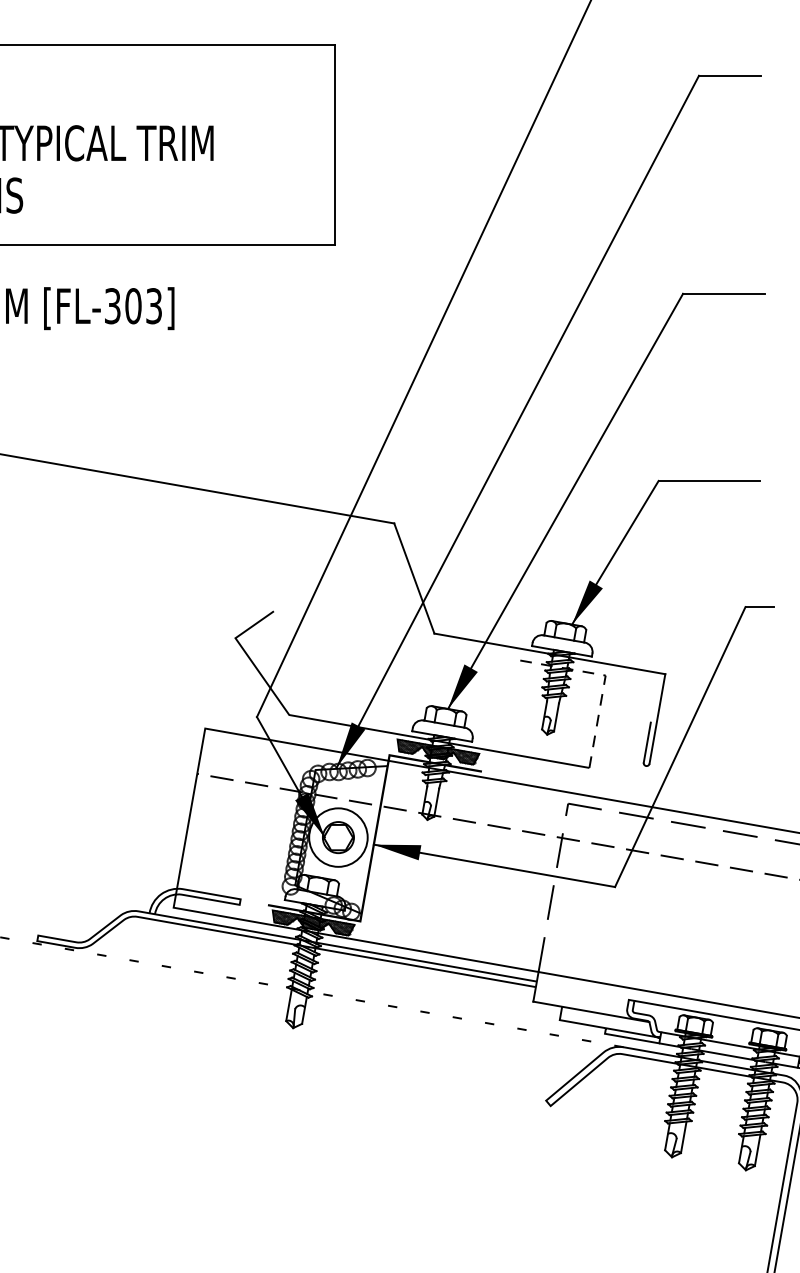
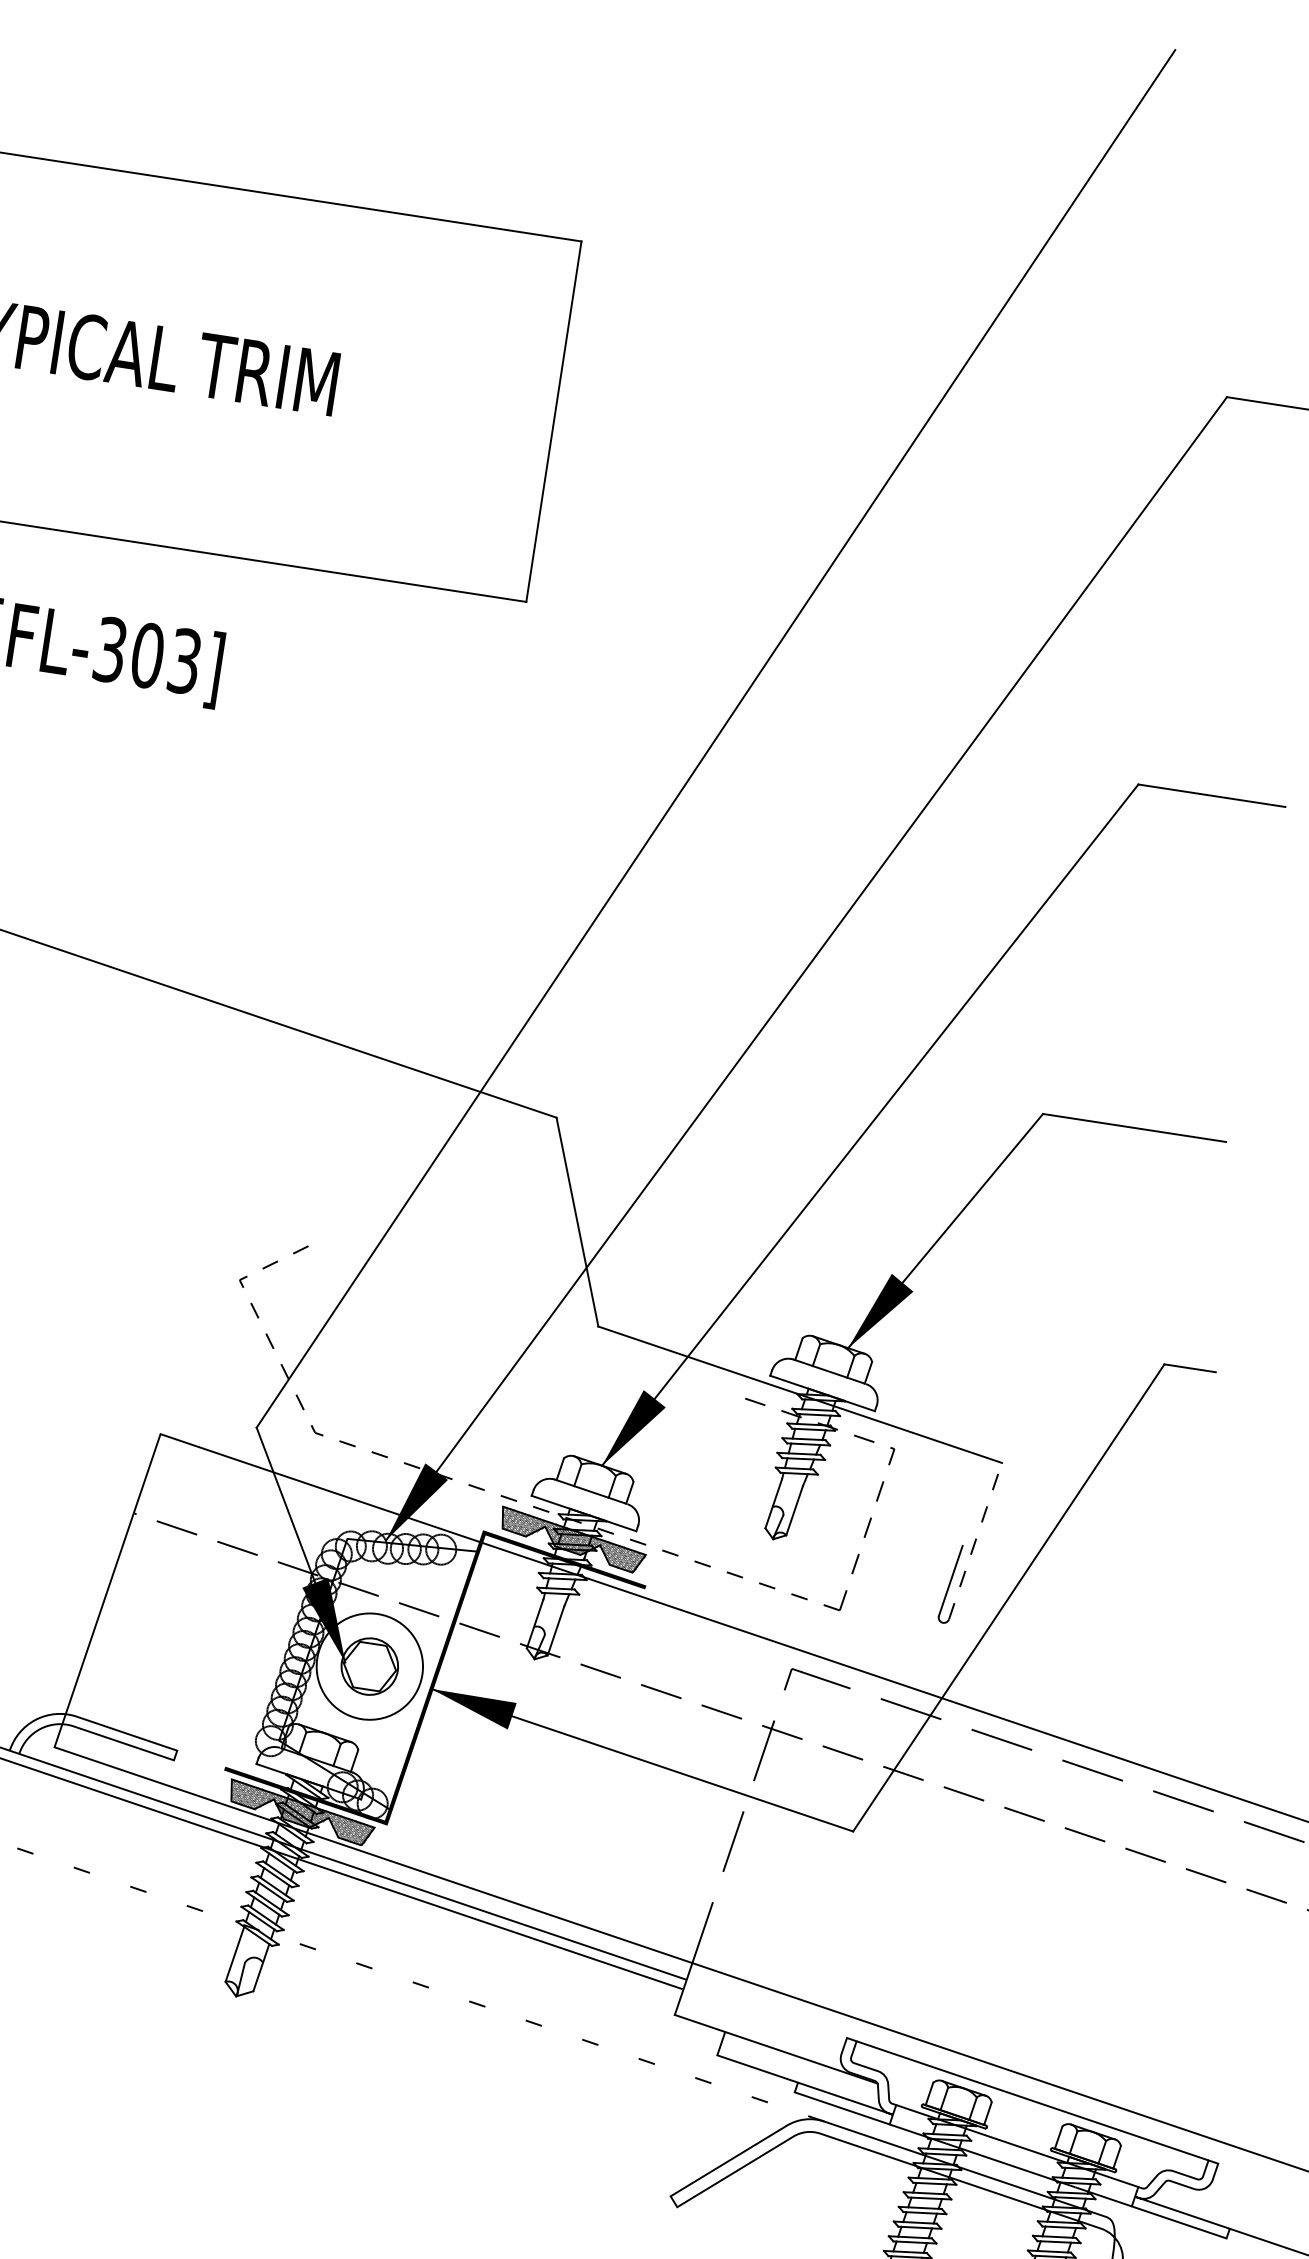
line: (657, 718) -> (975, 1540), solid -> dashed
line: (369, 729) -> (455, 1480), solid -> dashed

